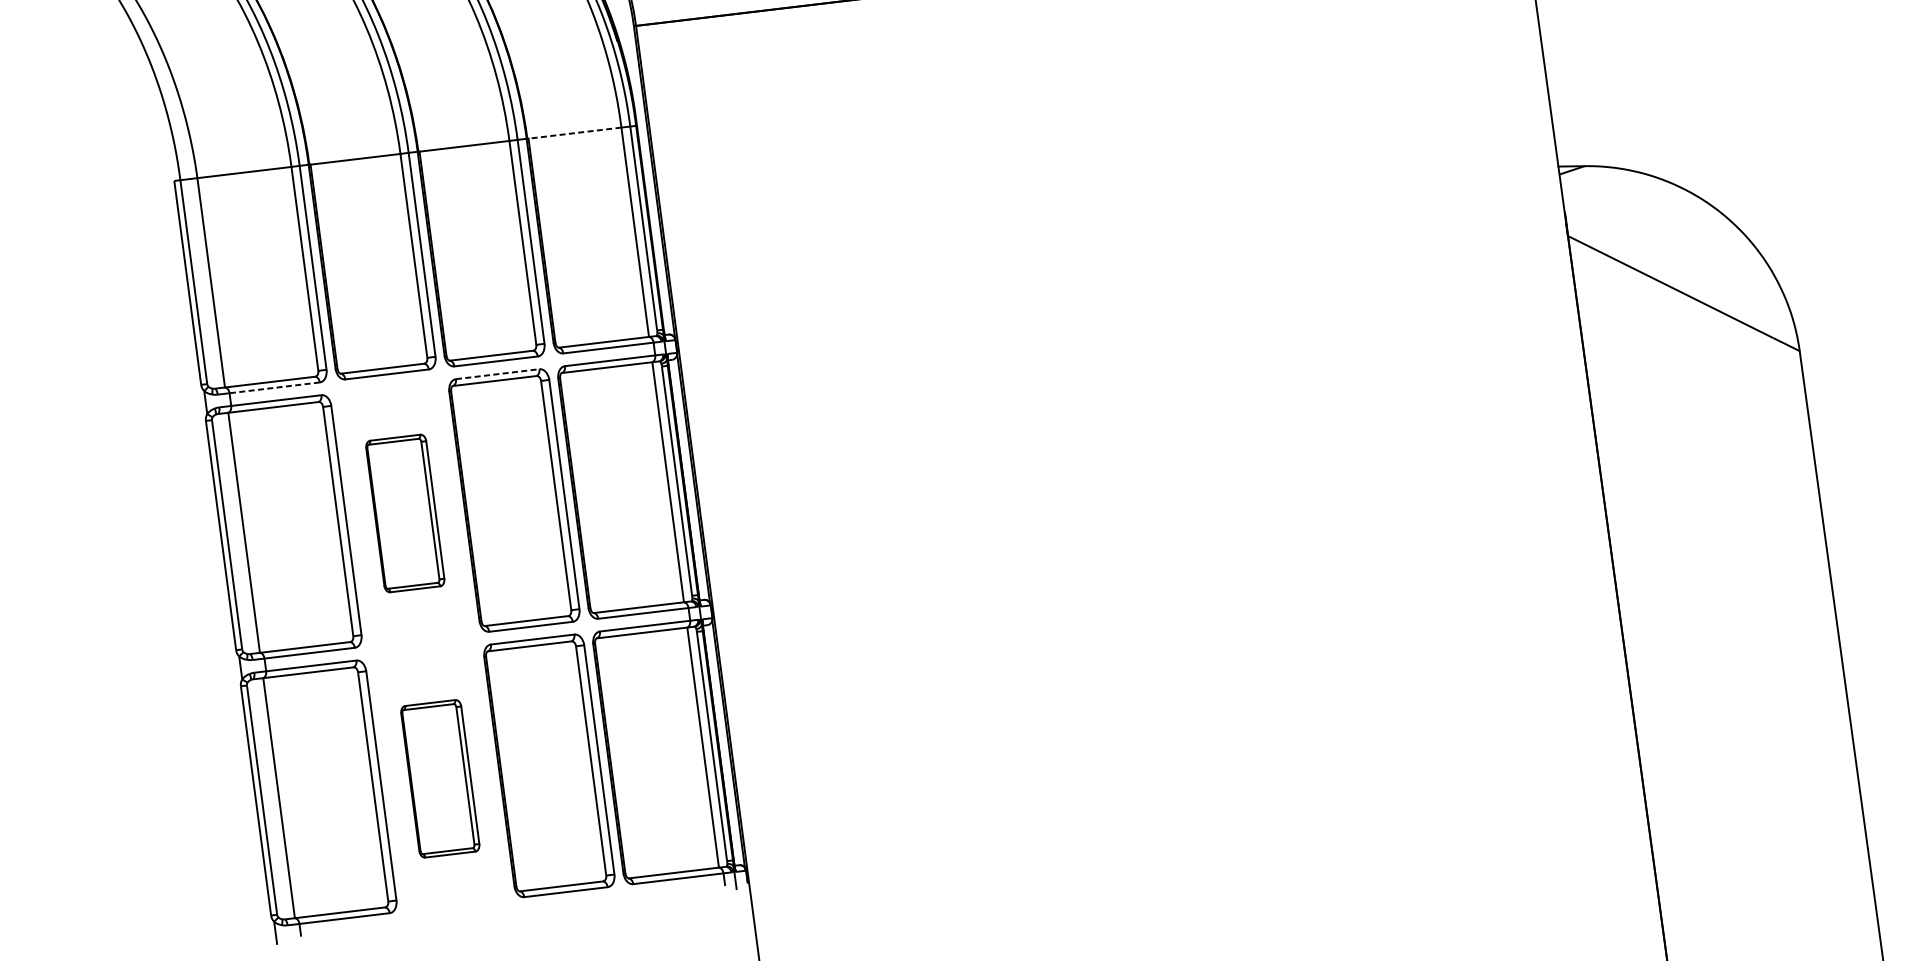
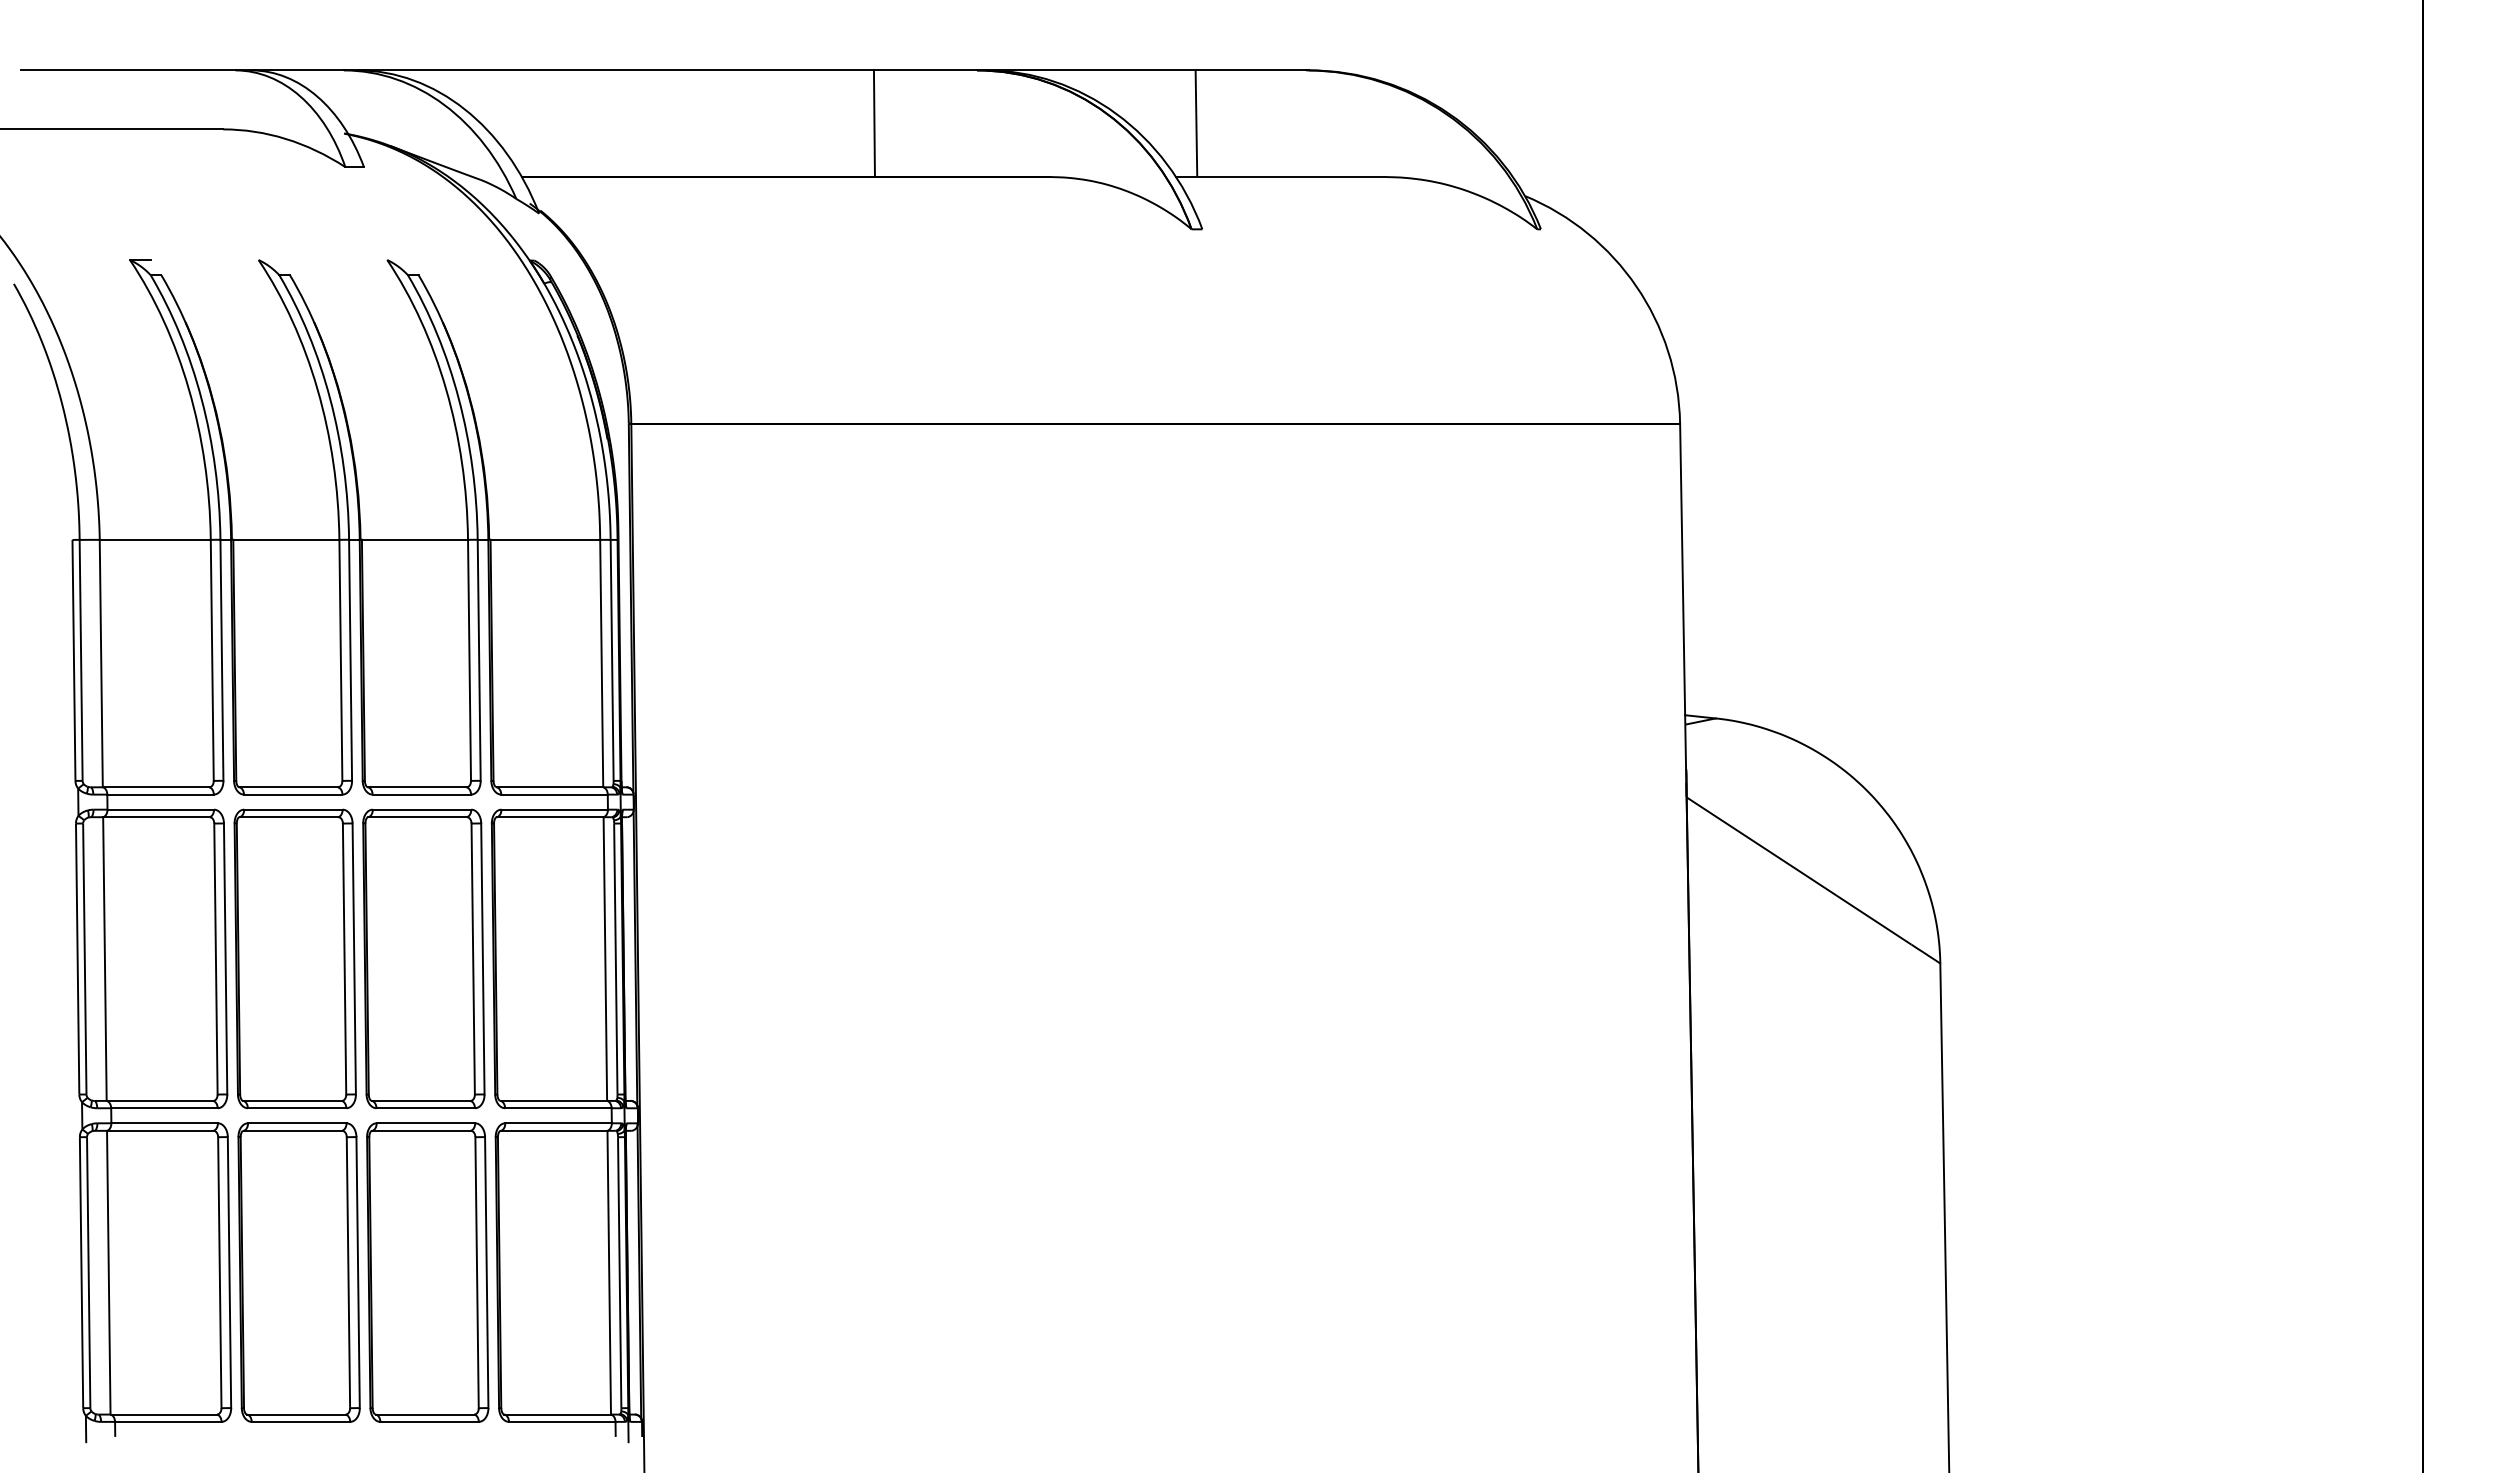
line: (575, 132) -> (545, 539), dashed -> solid
line: (498, 374) -> (422, 809), dashed -> solid
line: (274, 387) -> (160, 794), dashed -> solid
part: (404, 513) -> (294, 958), size x1.67
part: (439, 778) -> (298, 1272), size x1.67

